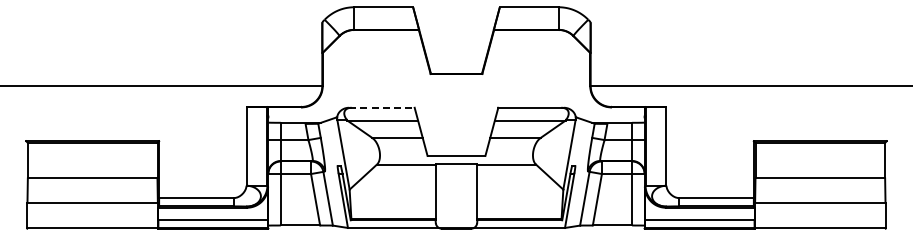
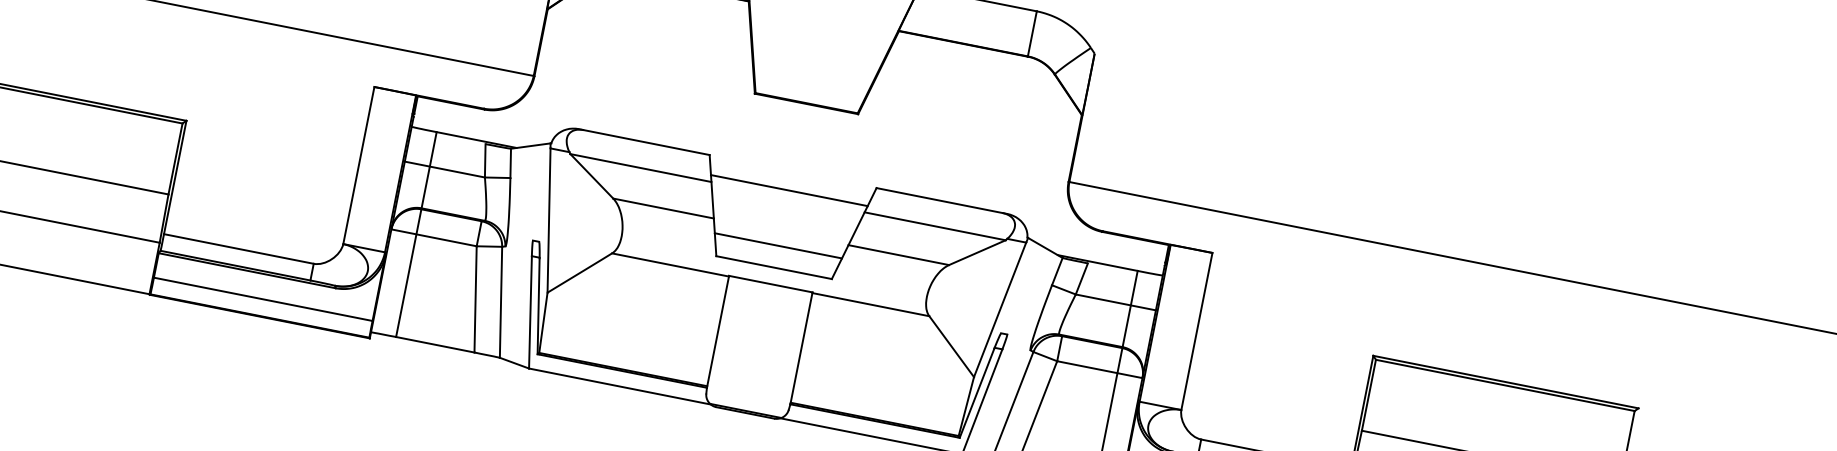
line: (381, 107) -> (643, 141), dashed -> solid
line: (456, 117) -> (789, 190), added
line: (456, 145) -> (778, 246), added

